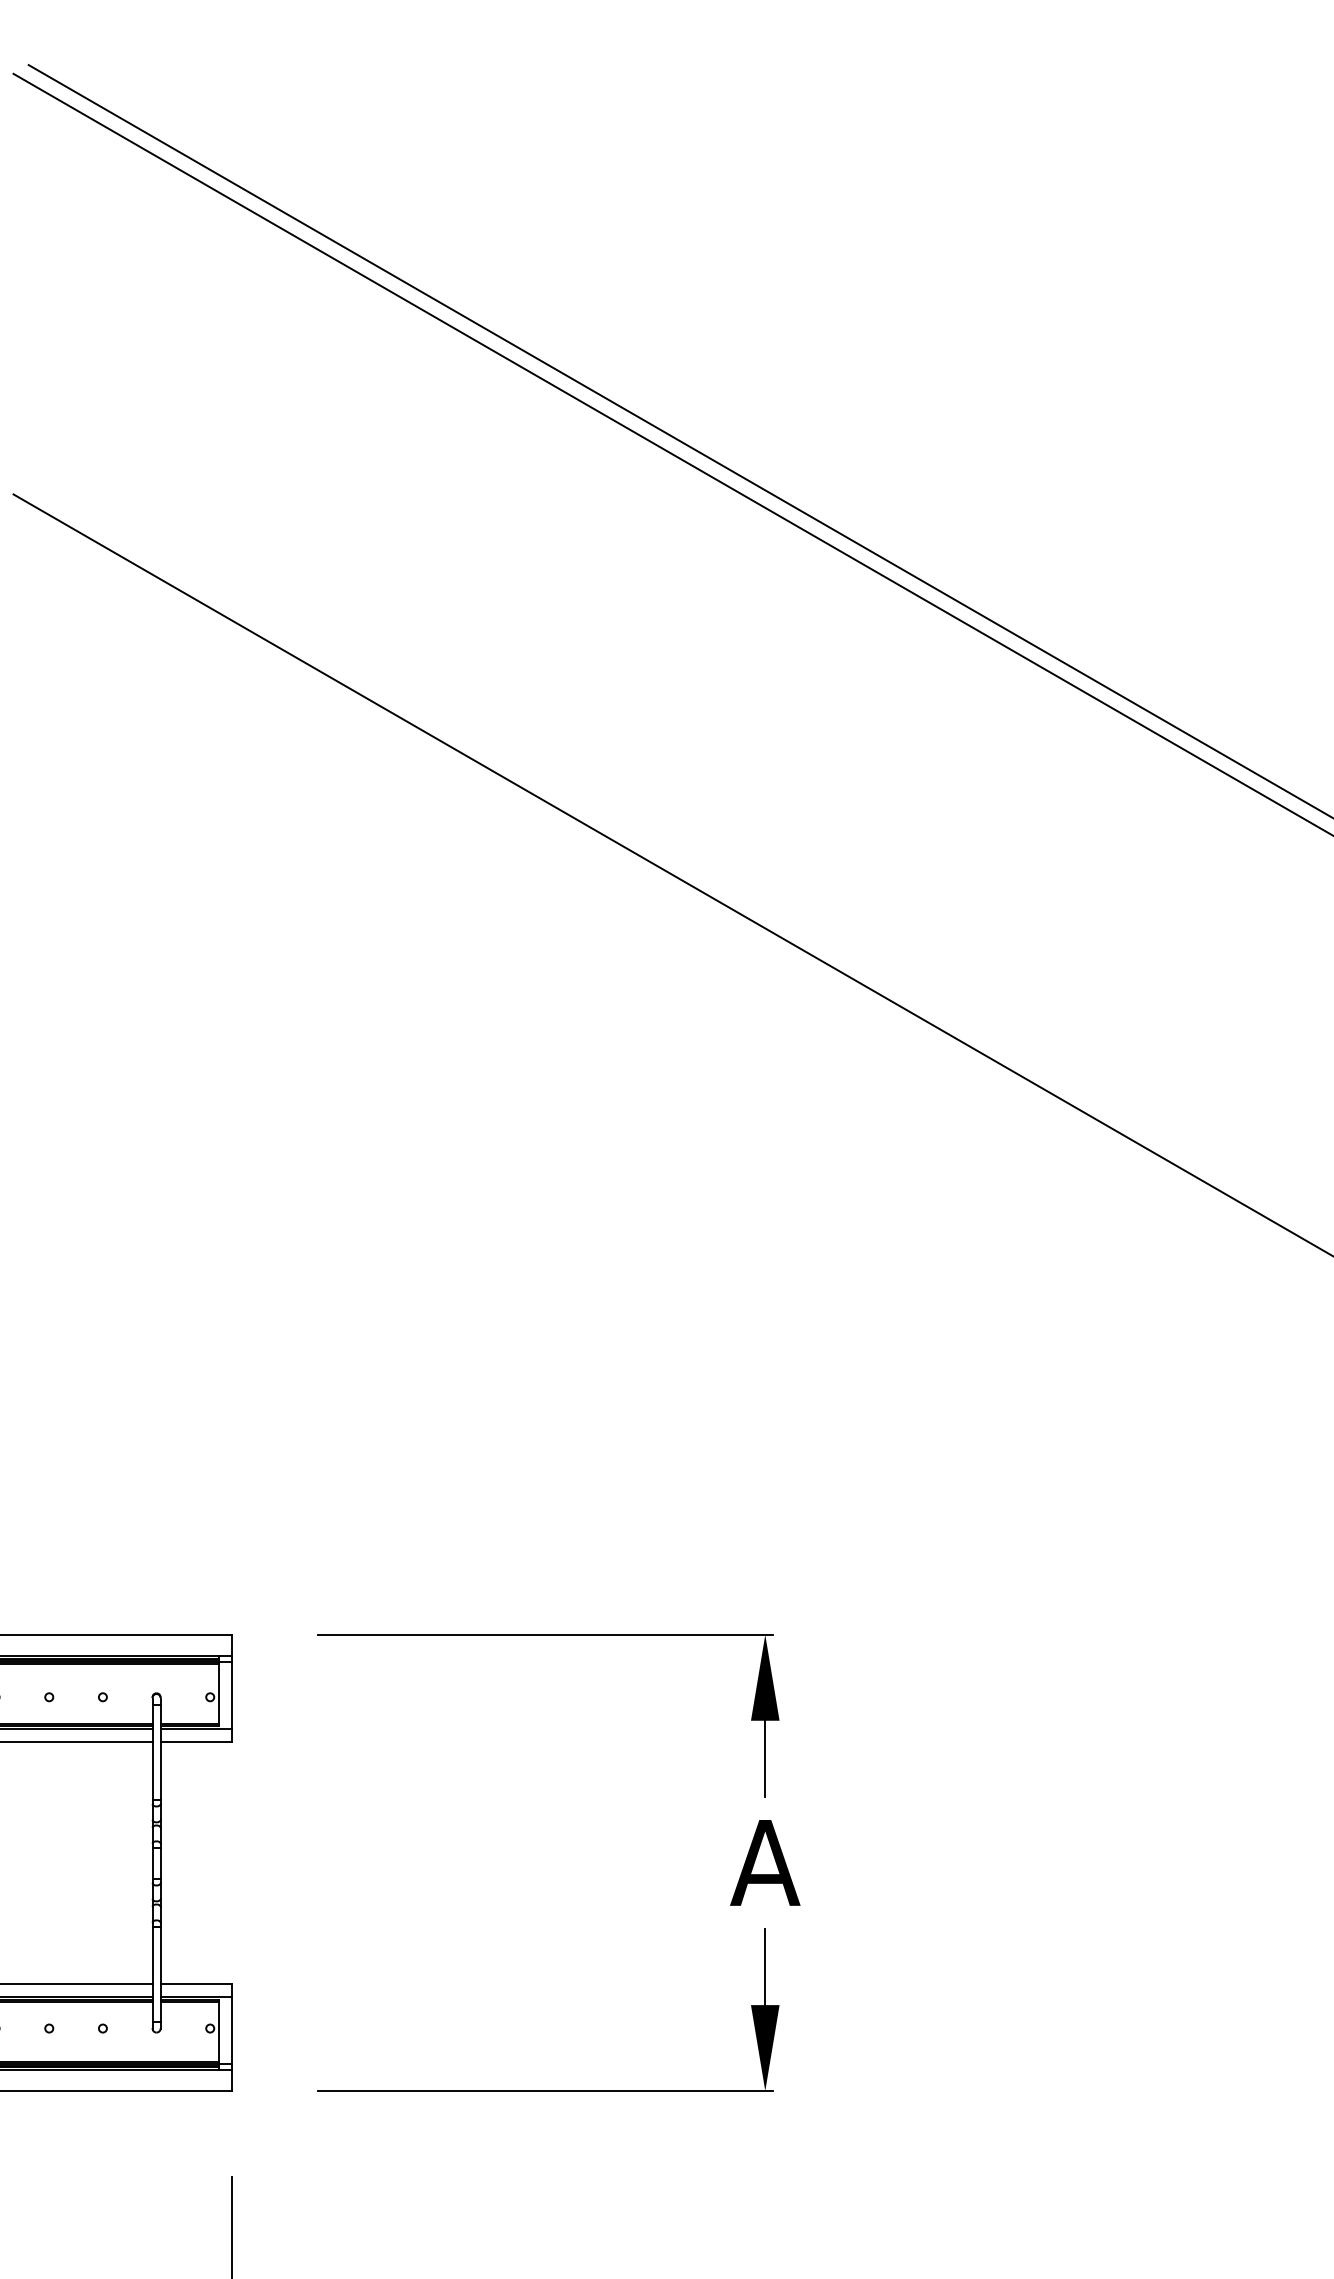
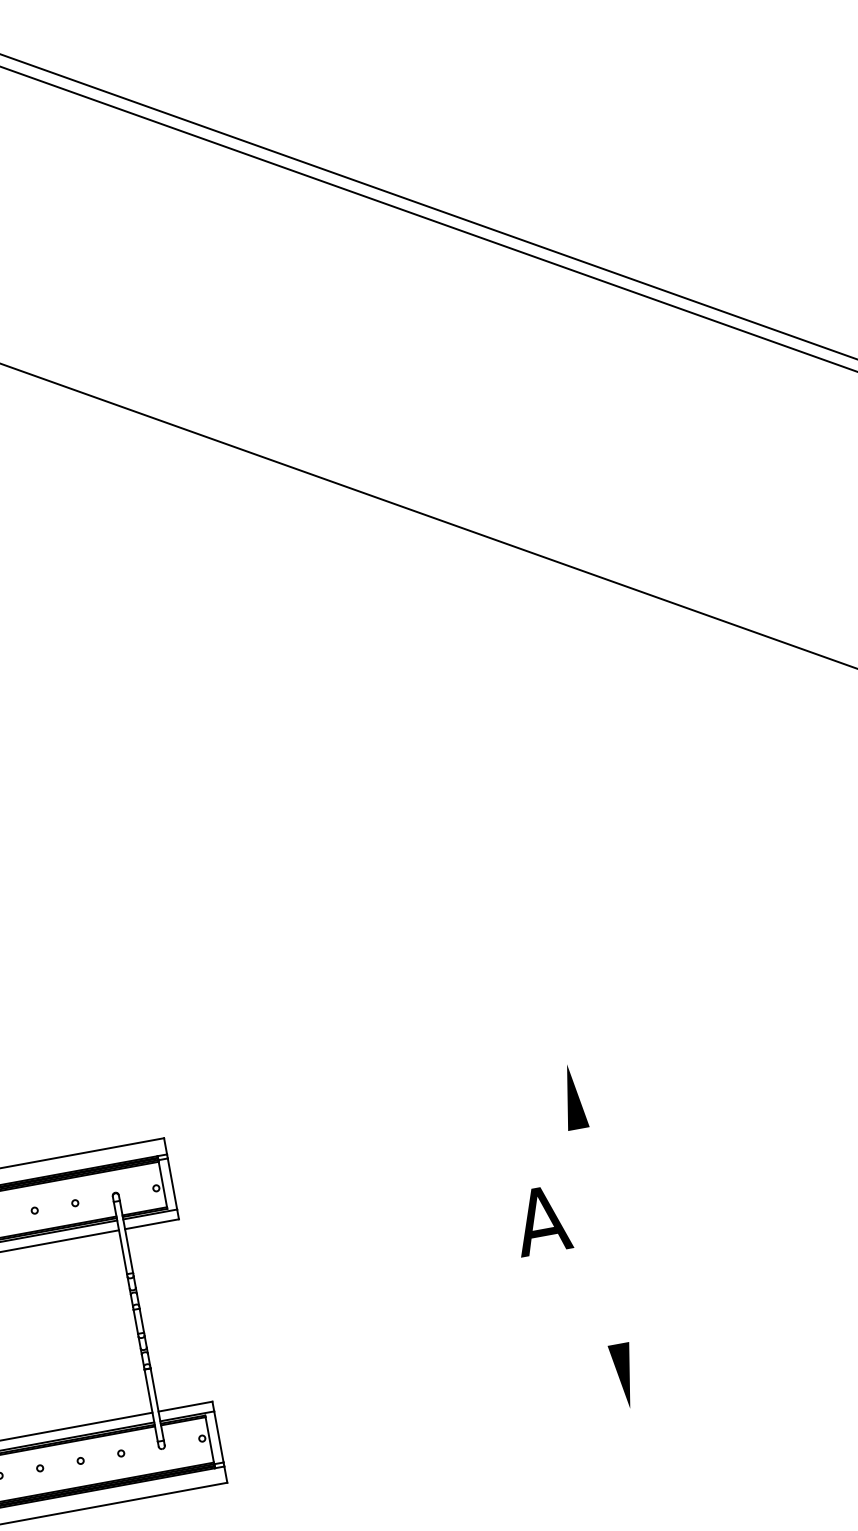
line: (545, 1634) -> (400, 1094), removed
line: (765, 1758) -> (584, 1157), removed
text: (765, 1862) -> (541, 1220), moved
line: (765, 1966) -> (613, 1314), removed
line: (545, 2090) -> (464, 1438), removed

